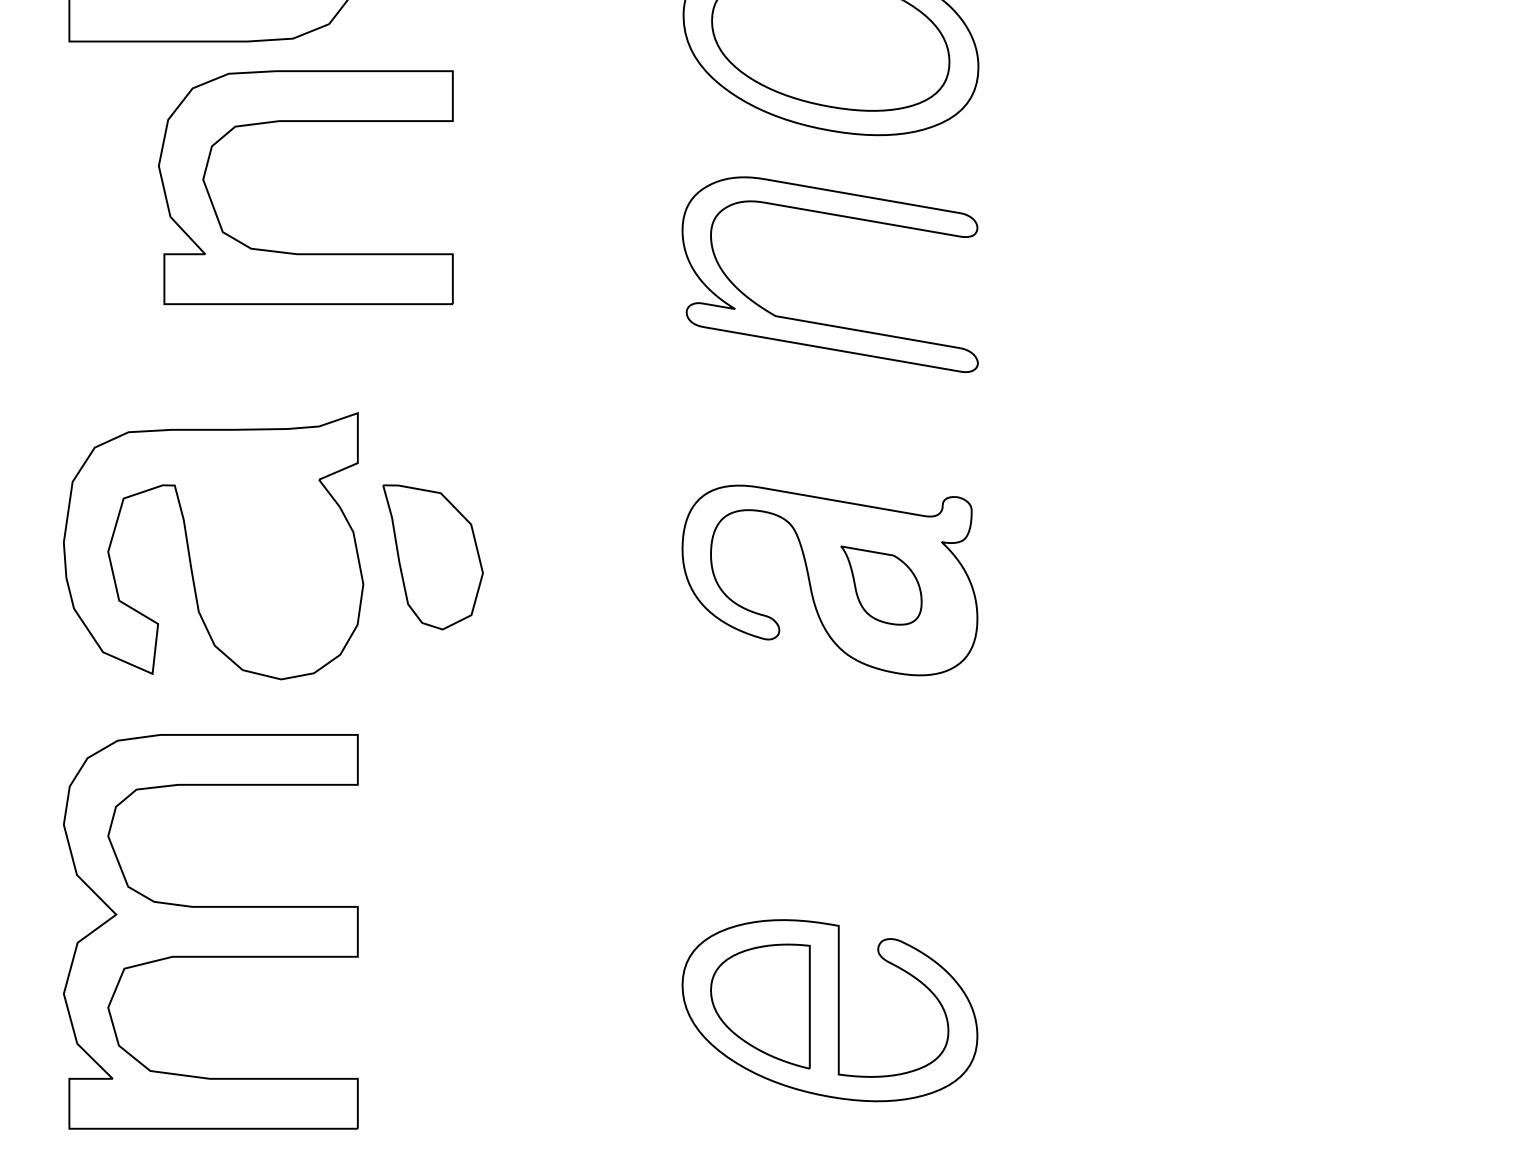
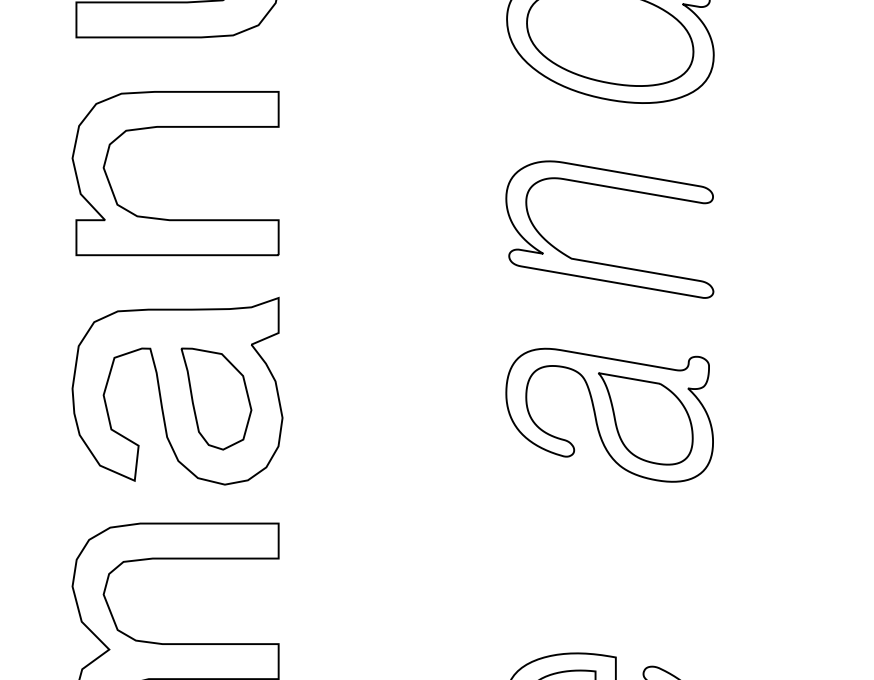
part: (305, 121) -> (175, 127), moved
part: (819, 322) -> (602, 263), moved
part: (432, 557) -> (216, 399), moved
part: (881, 585) -> (645, 418), size x1.67

